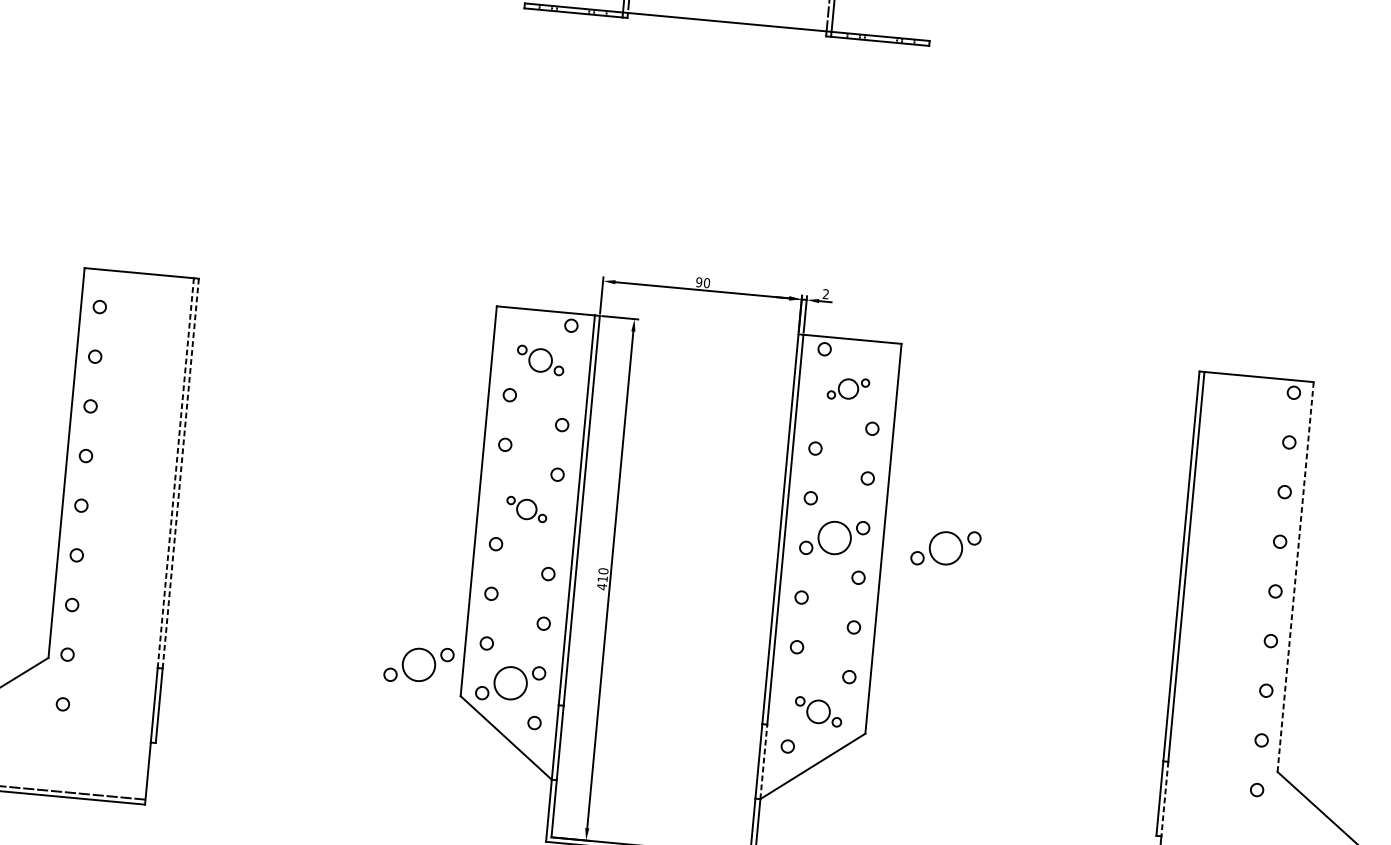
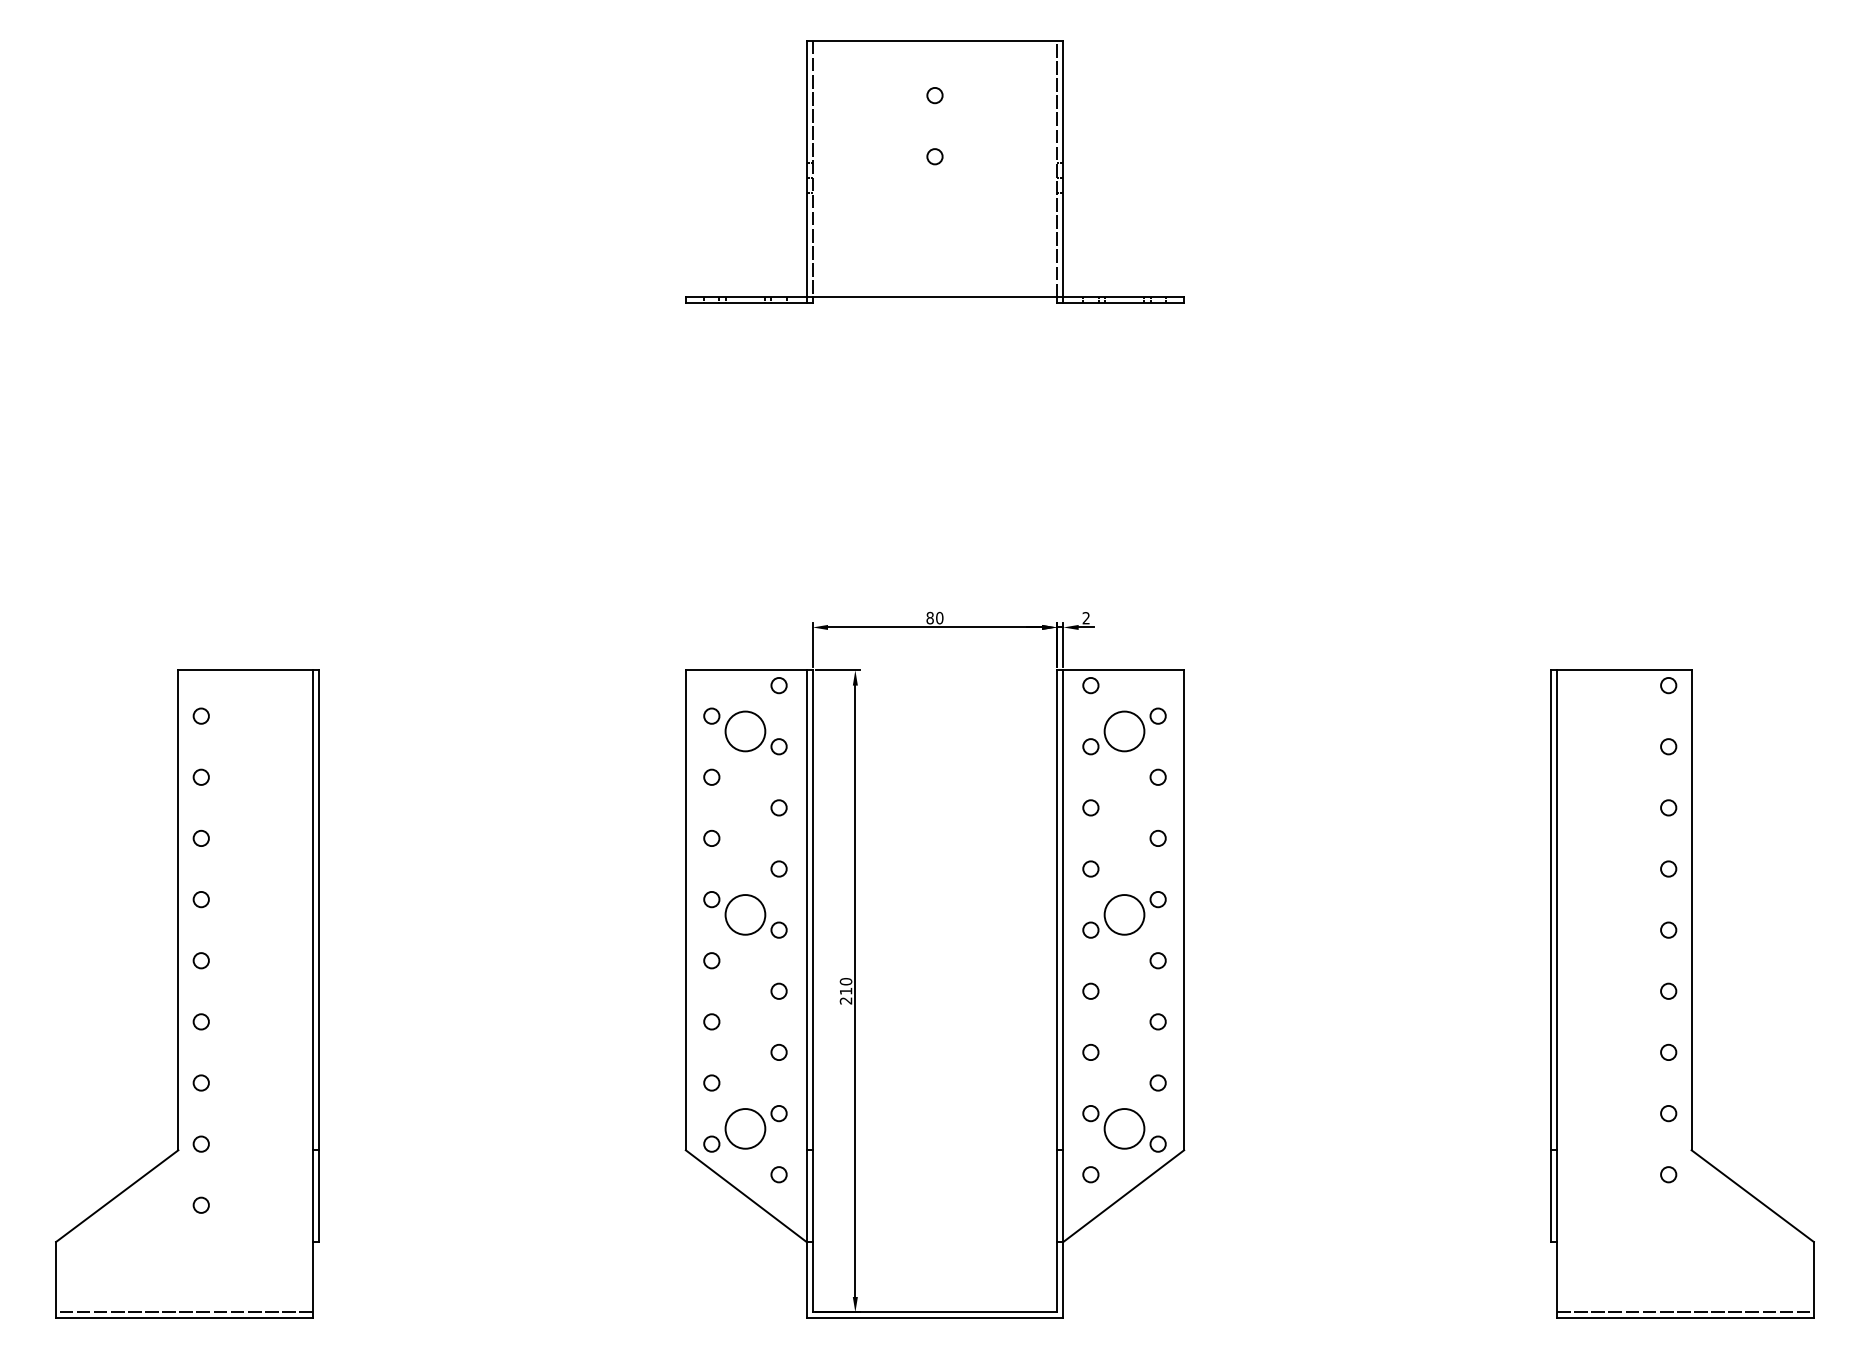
text: (698, 282) -> (929, 618), 90 -> 80
part: (540, 360) -> (745, 731), size x1.43
part: (848, 389) -> (1124, 731), size x1.67
line: (175, 473) -> (312, 910), dashed -> solid
line: (181, 473) -> (319, 910), dashed -> solid
part: (526, 509) -> (745, 914), size x1.67
part: (945, 548) -> (1261, 914), removed
line: (1295, 577) -> (1691, 910), dashed -> solid
text: (601, 586) -> (845, 1000), 410 -> 210
part: (419, 664) -> (631, 1116), removed
part: (818, 711) -> (1124, 1128), size x1.43
line: (763, 762) -> (1063, 1196), dashed -> solid
line: (1165, 799) -> (1557, 1196), dashed -> solid

